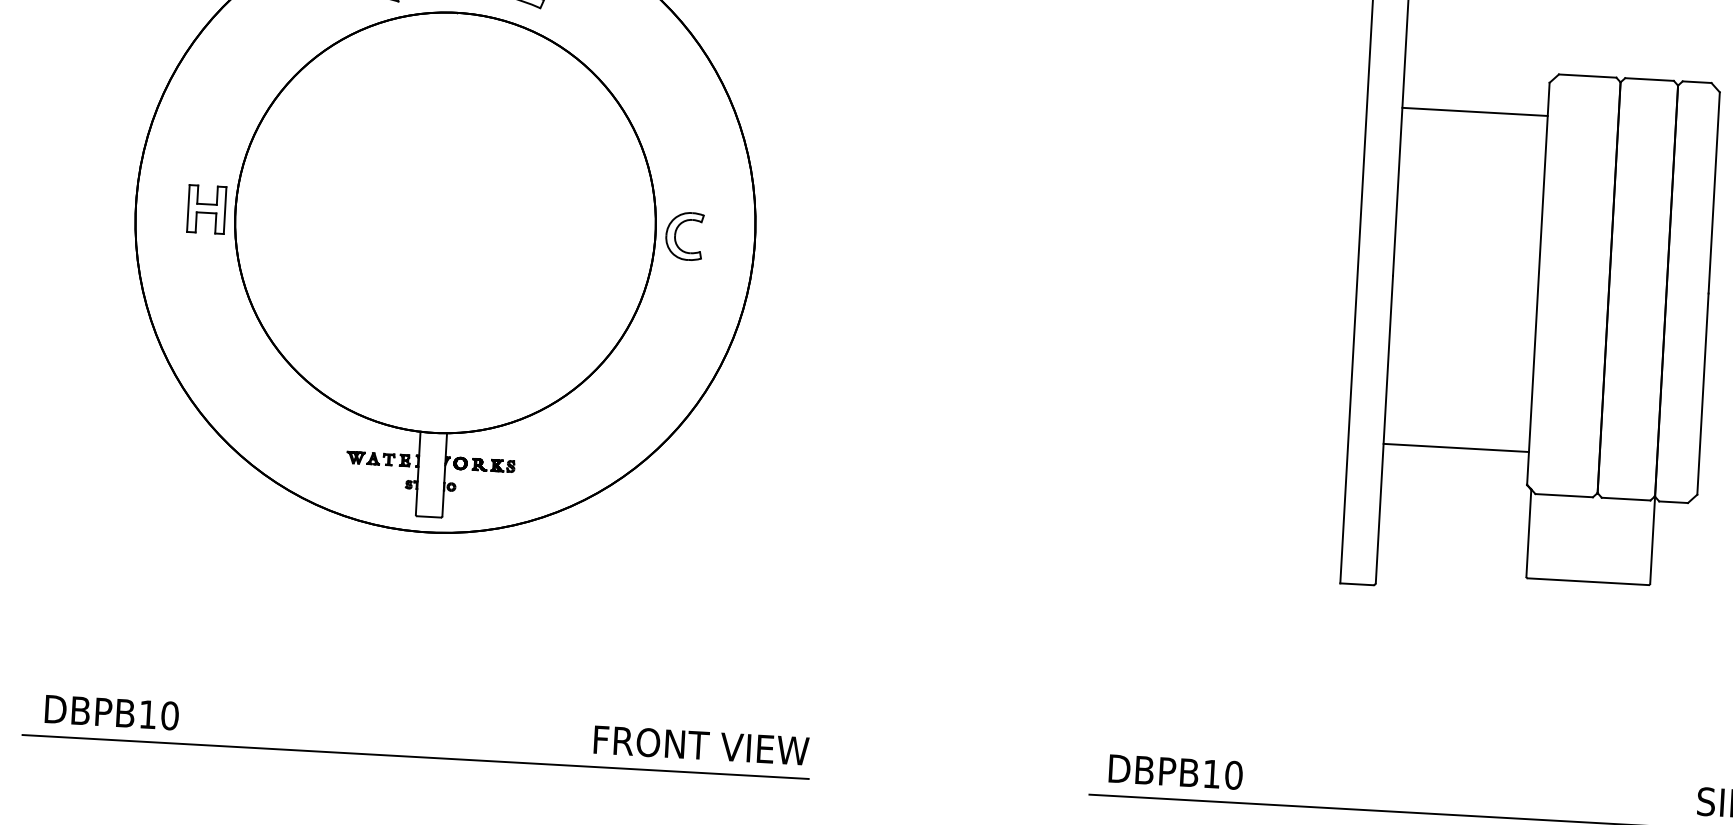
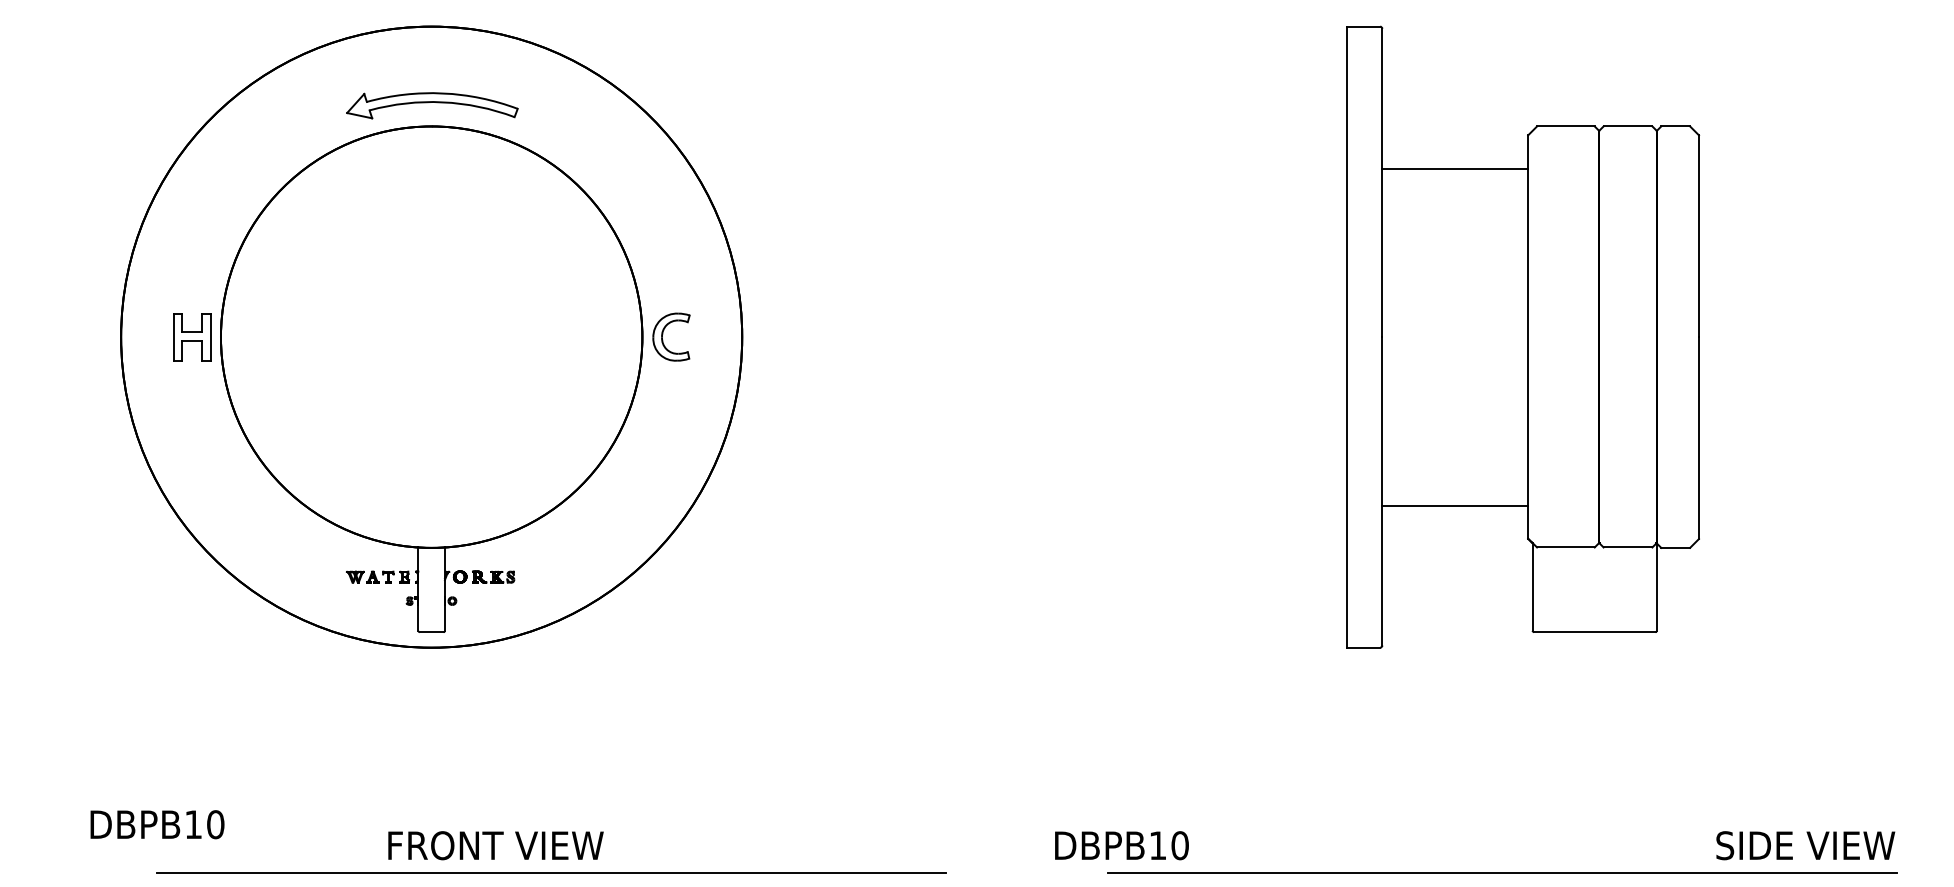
text: (112, 712) -> (157, 824), moved
text: (701, 745) -> (495, 845), moved
line: (415, 756) -> (551, 872), moved
text: (1175, 771) -> (1121, 845), moved

